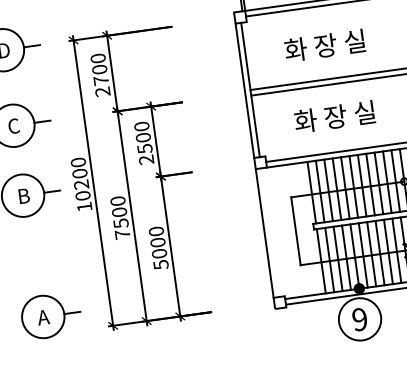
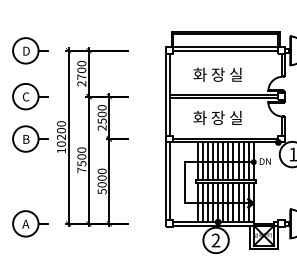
line: (269, 232) -> (169, 181), added
part: (50, 315) -> (30, 223), moved
text: (359, 319) -> (215, 240), 9 -> 2

